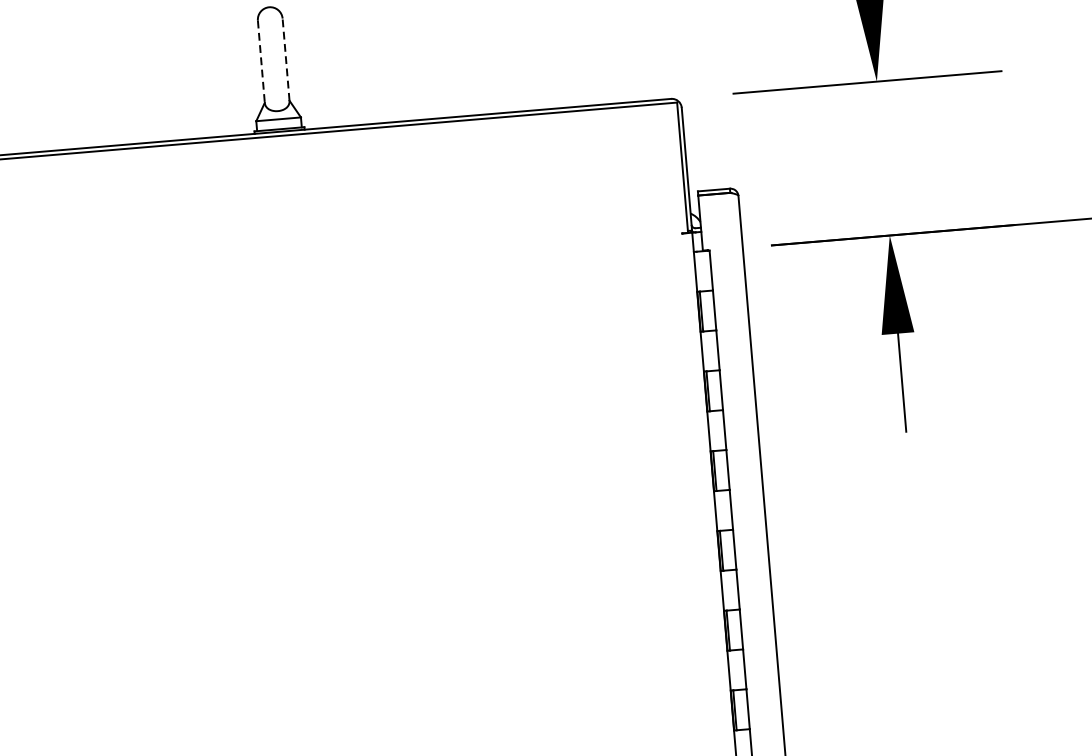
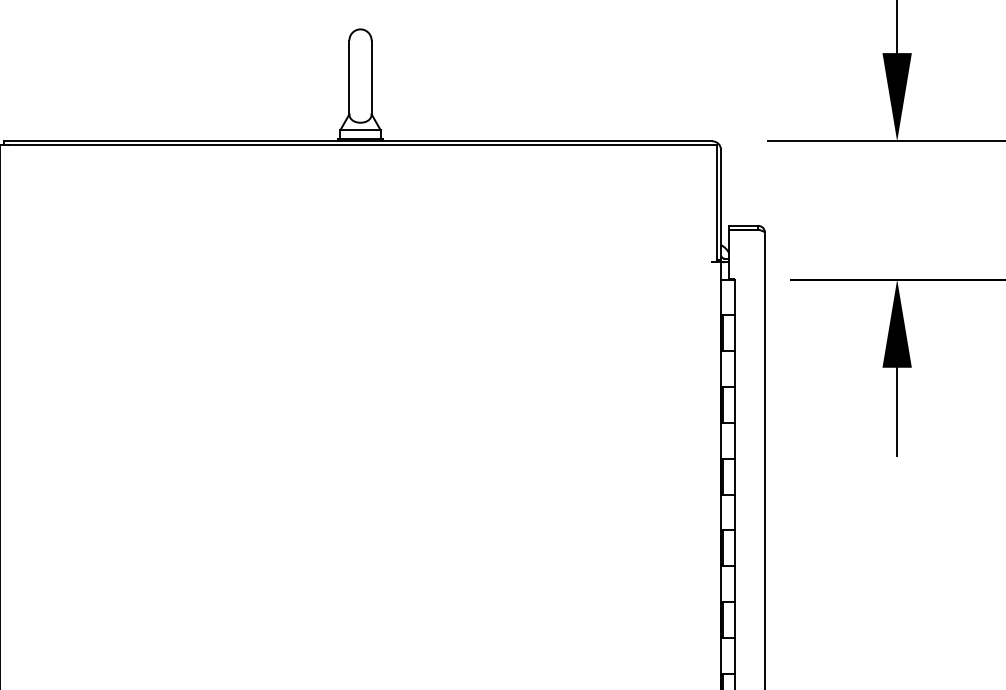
line: (285, 59) -> (371, 77), dashed -> solid
line: (261, 61) -> (349, 77), dashed -> solid

